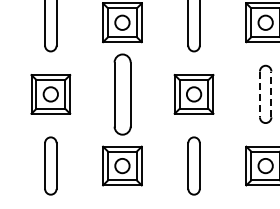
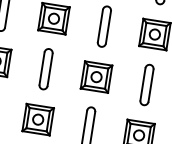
part: (121, 93) -> (45, 68), size x0.71
line: (259, 94) -> (142, 84), dashed -> solid
line: (271, 94) -> (151, 85), dashed -> solid

